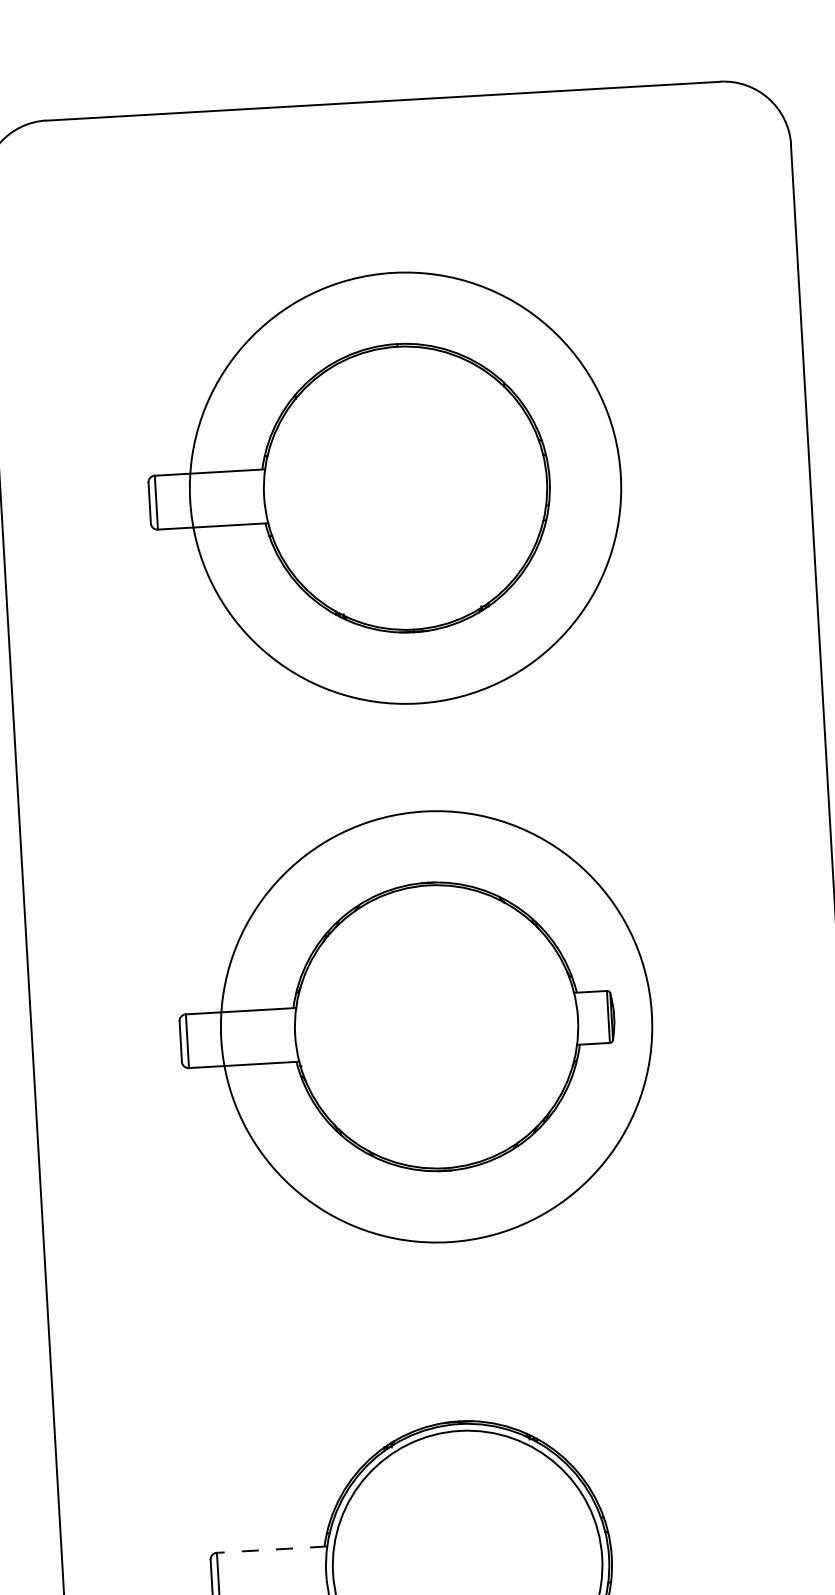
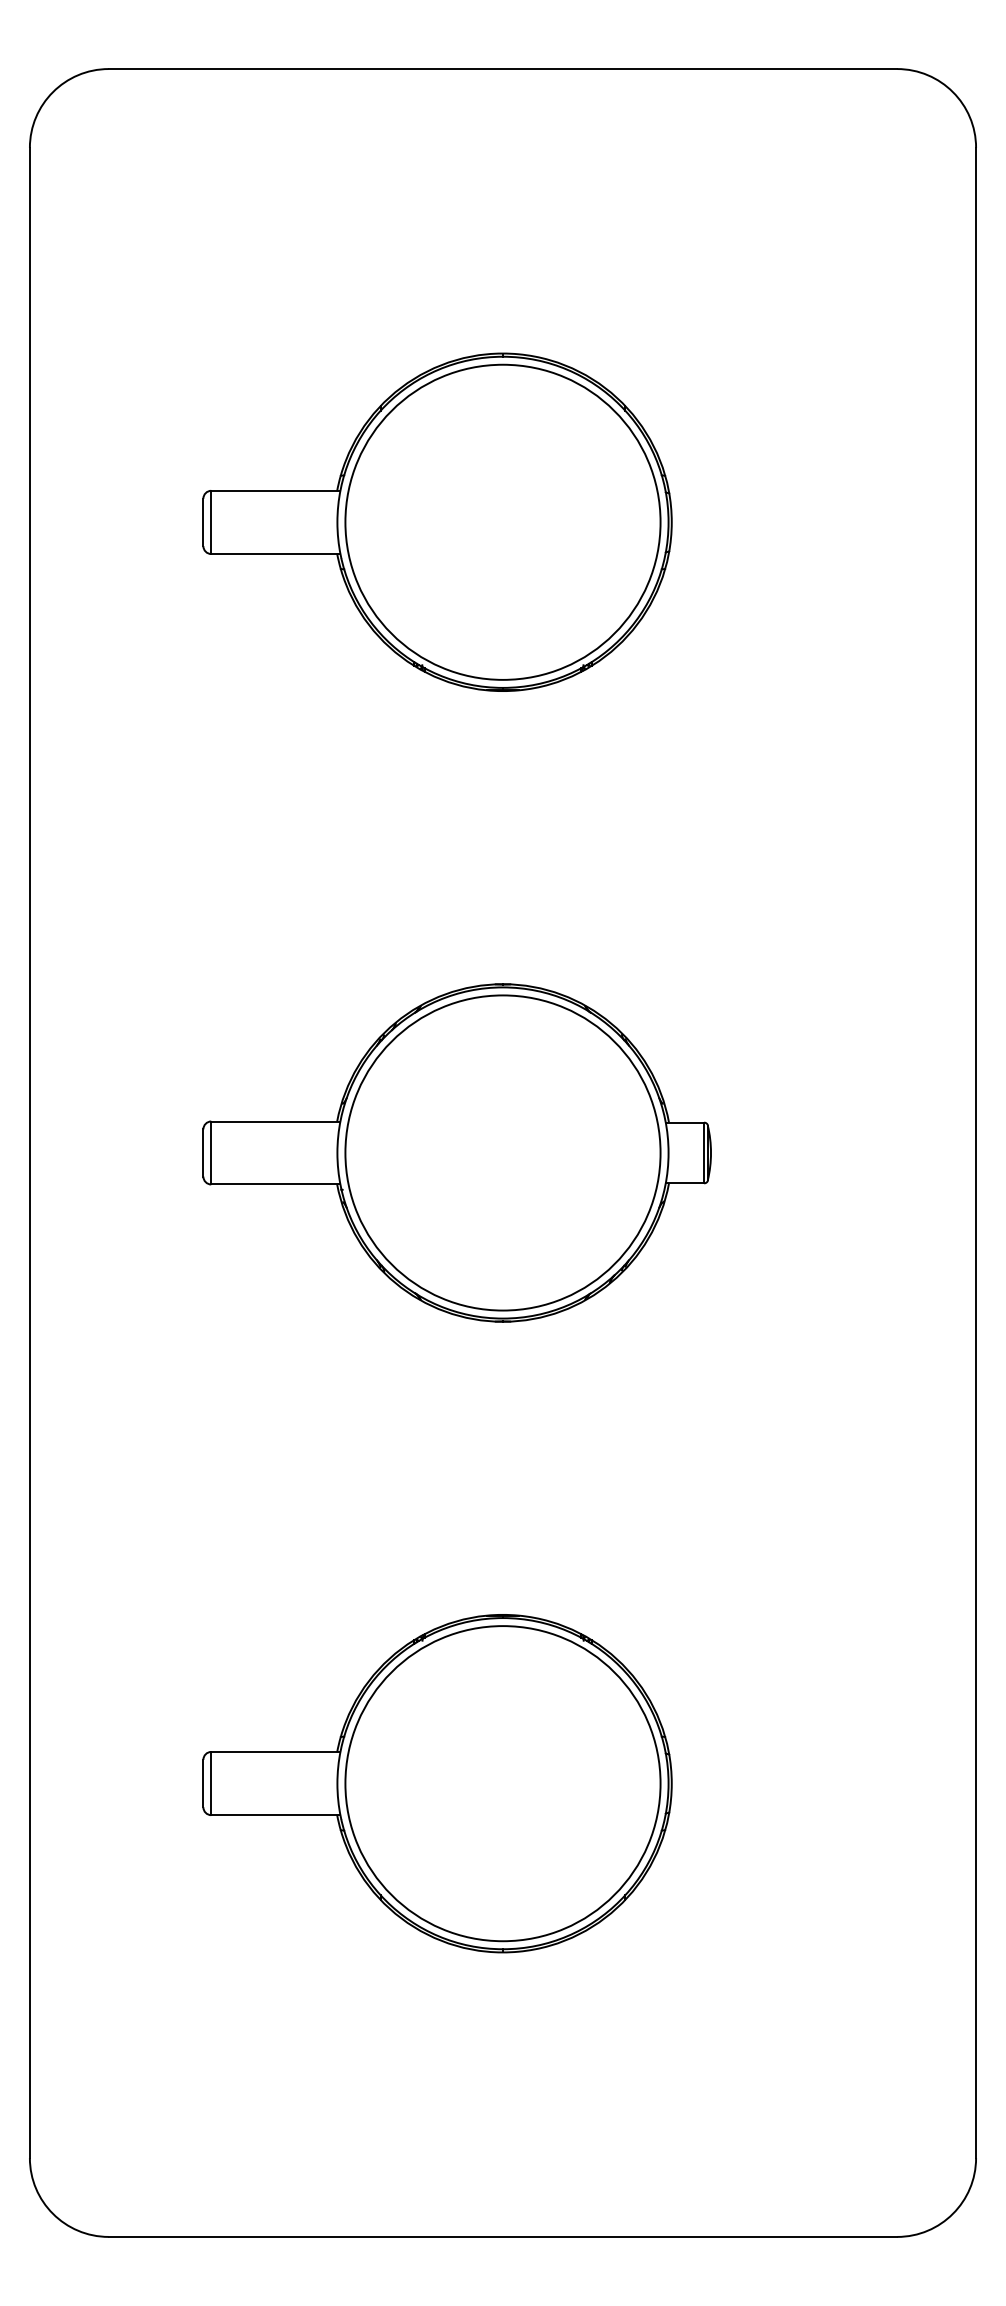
circle: (405, 487) -> (502, 521), size x0.62
circle: (436, 1026) -> (502, 1152), size x0.62
line: (271, 1550) -> (275, 1752), dashed -> solid

